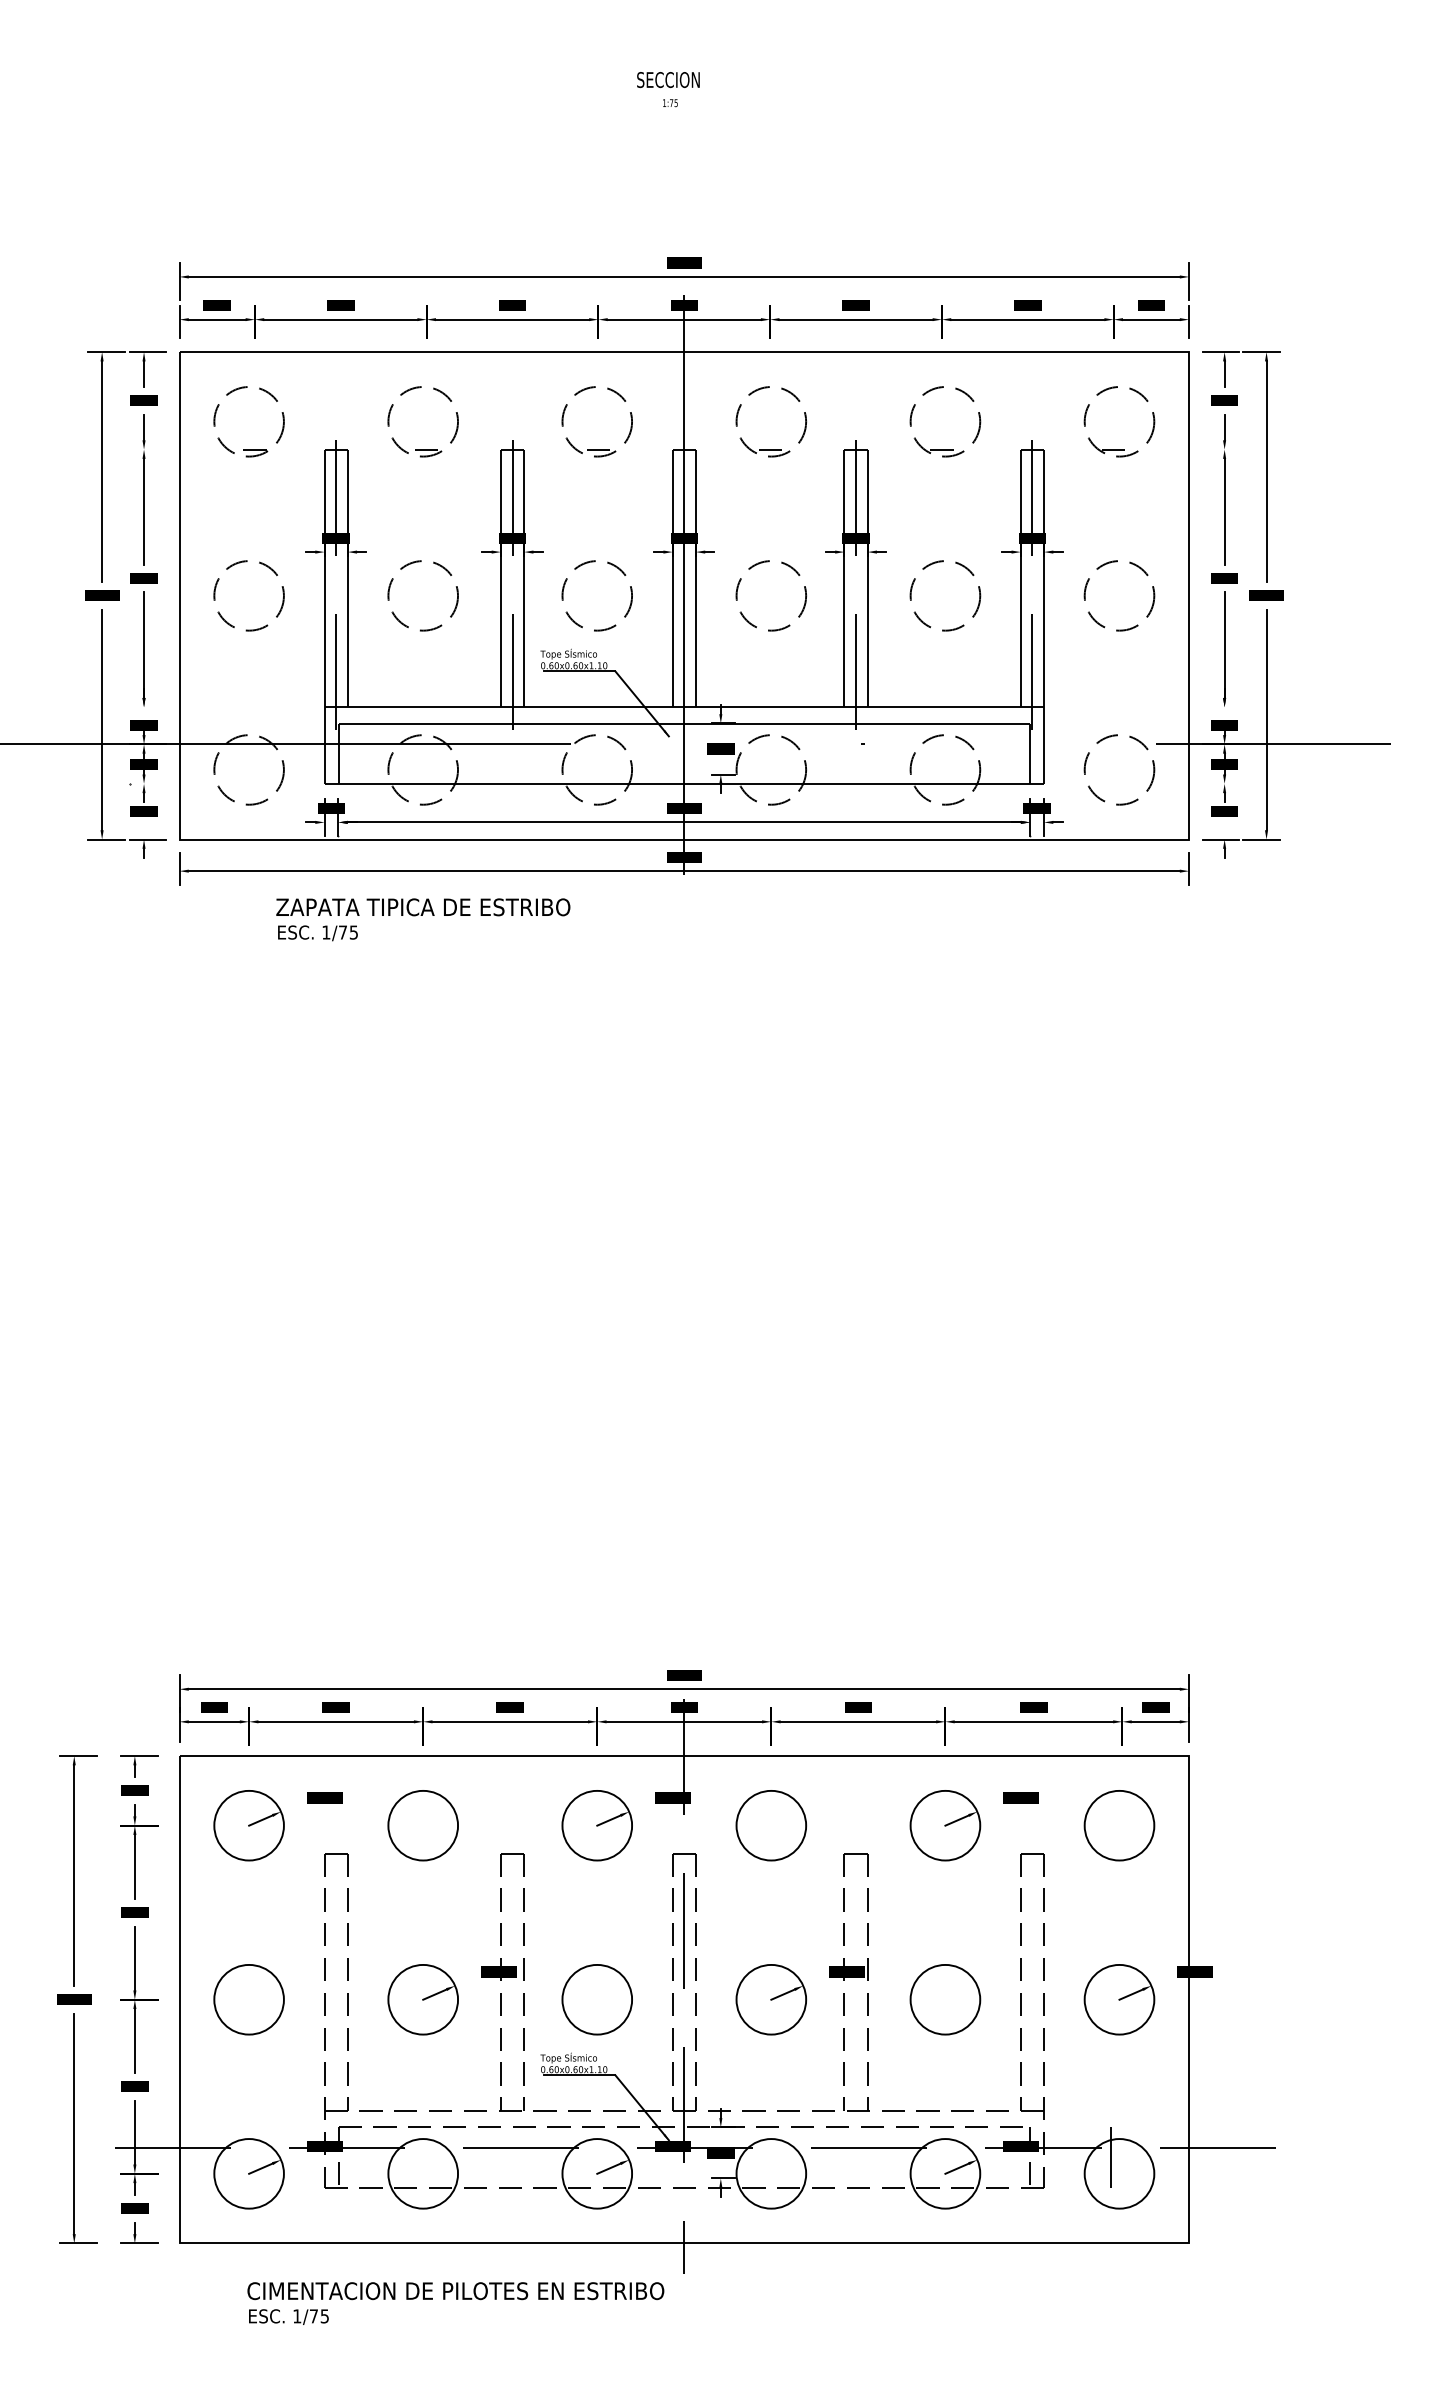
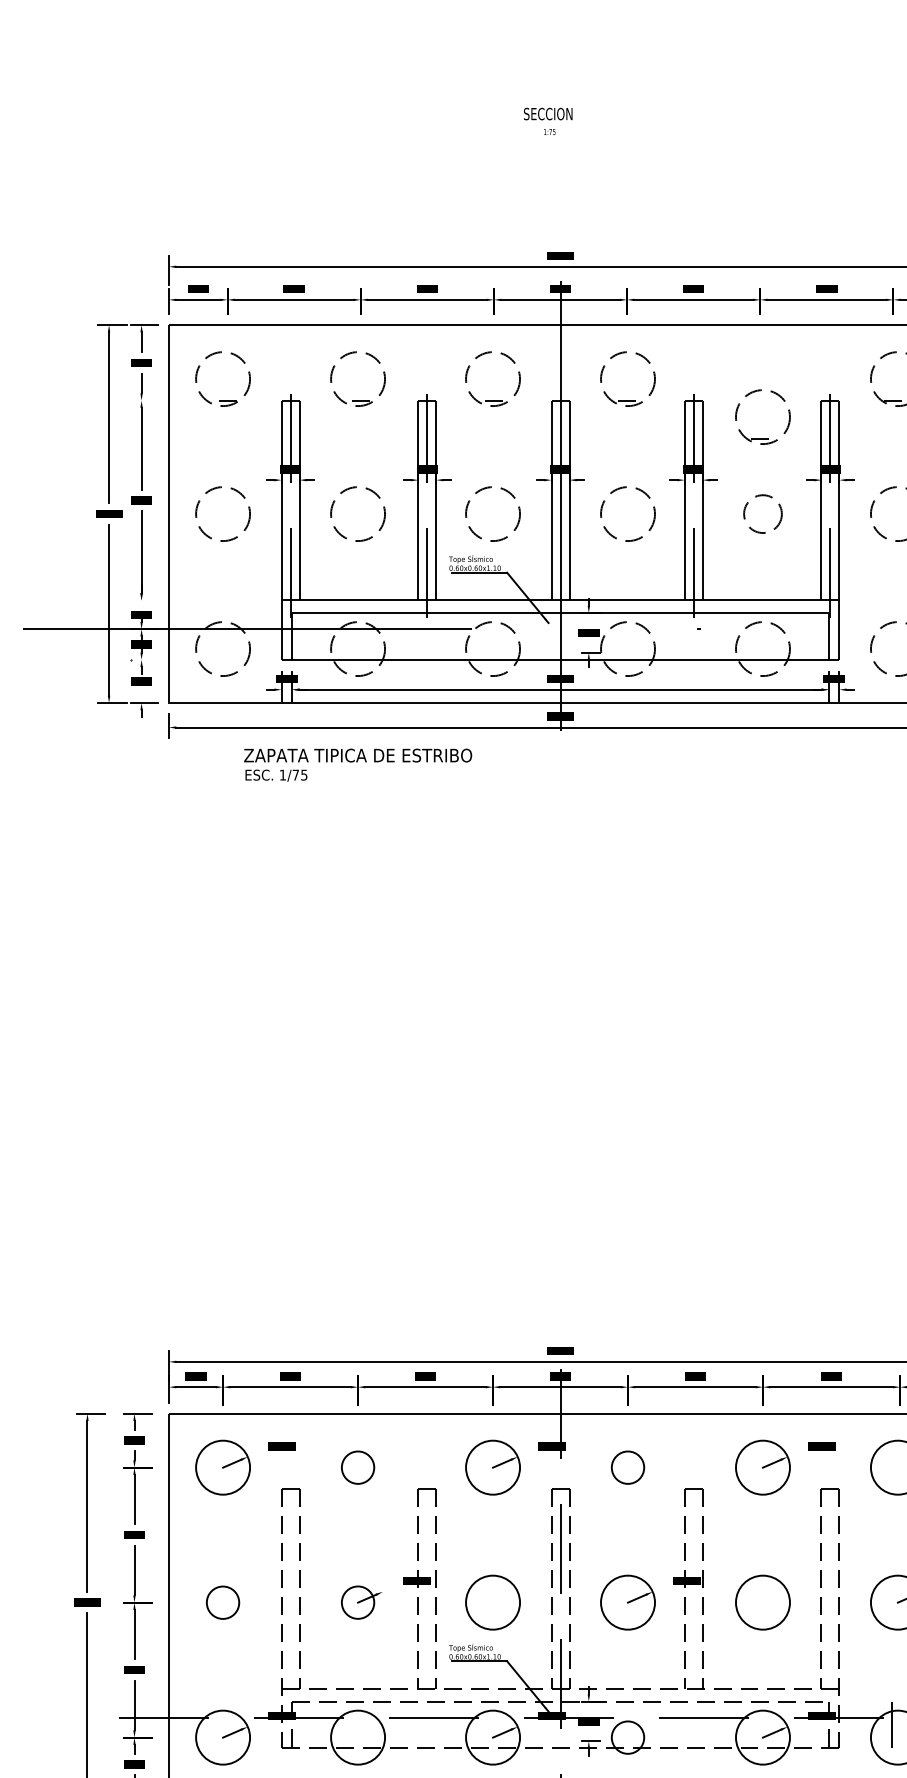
part: (945, 449) -> (763, 438), moved
circle: (945, 595) -> (763, 513), size x0.7
circle: (423, 1825) -> (358, 1467), size x0.6
circle: (771, 1825) -> (628, 1467), size x0.6
circle: (248, 1999) -> (222, 1602), size x0.6
circle: (423, 1999) -> (358, 1602), size x0.6
circle: (771, 2173) -> (628, 1737), size x0.6

